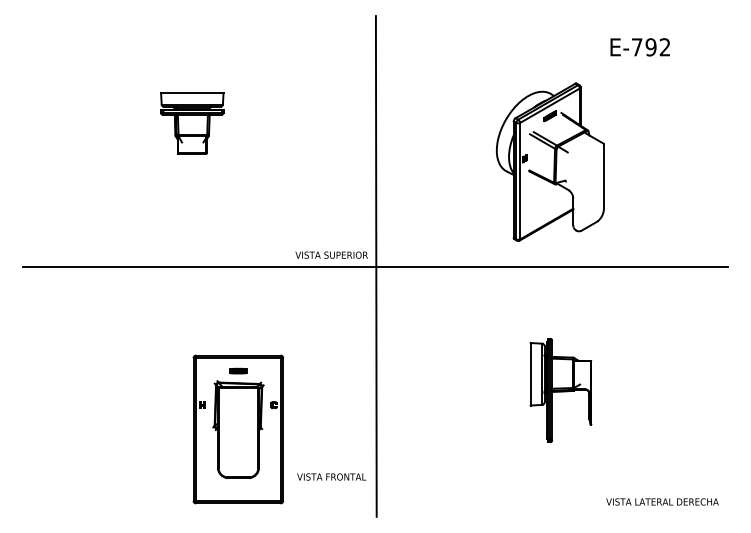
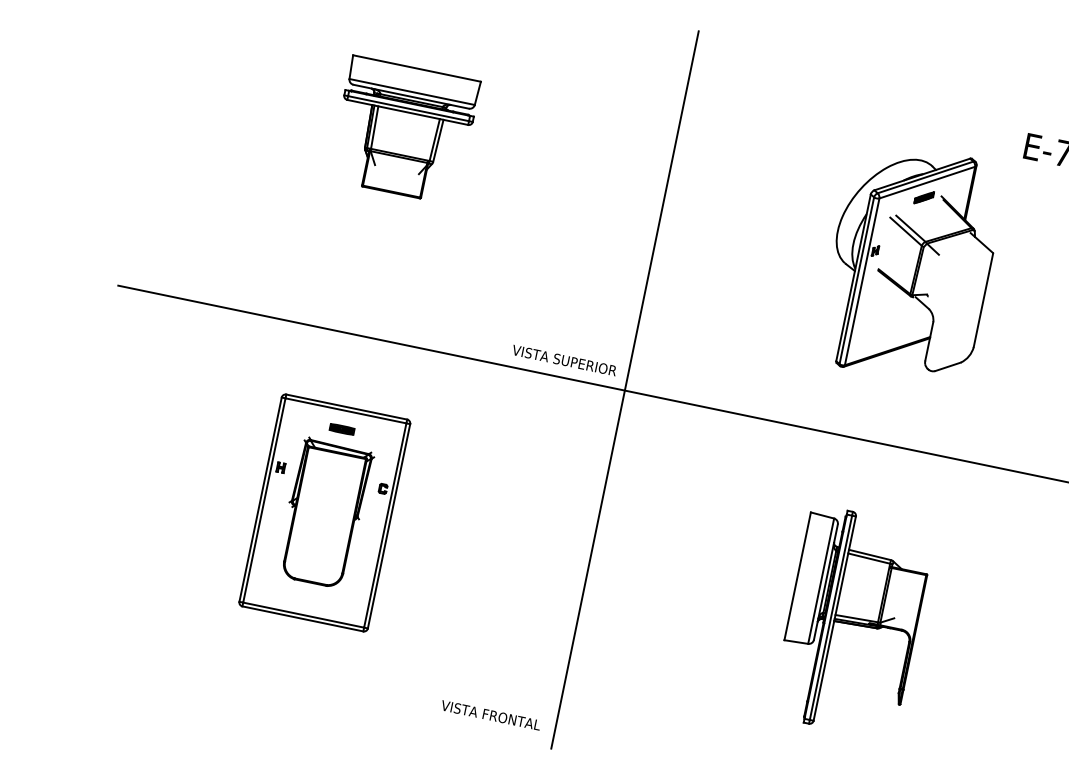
part: (191, 123) -> (402, 130), size x1.43
part: (550, 161) -> (911, 262), moved
part: (560, 390) -> (851, 622), size x1.43
part: (237, 429) -> (323, 512), moved
text: (331, 476) -> (490, 714), moved

